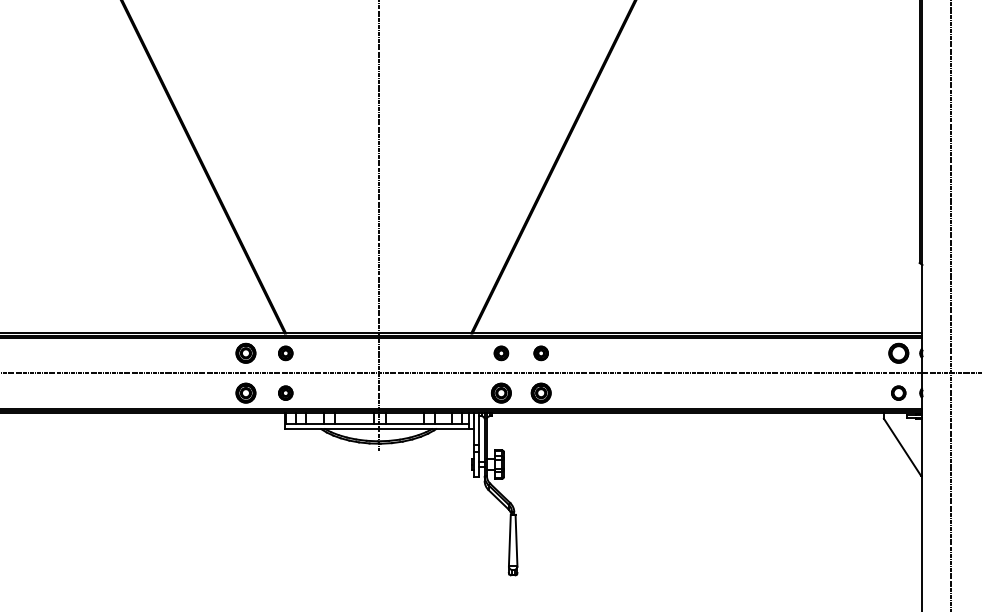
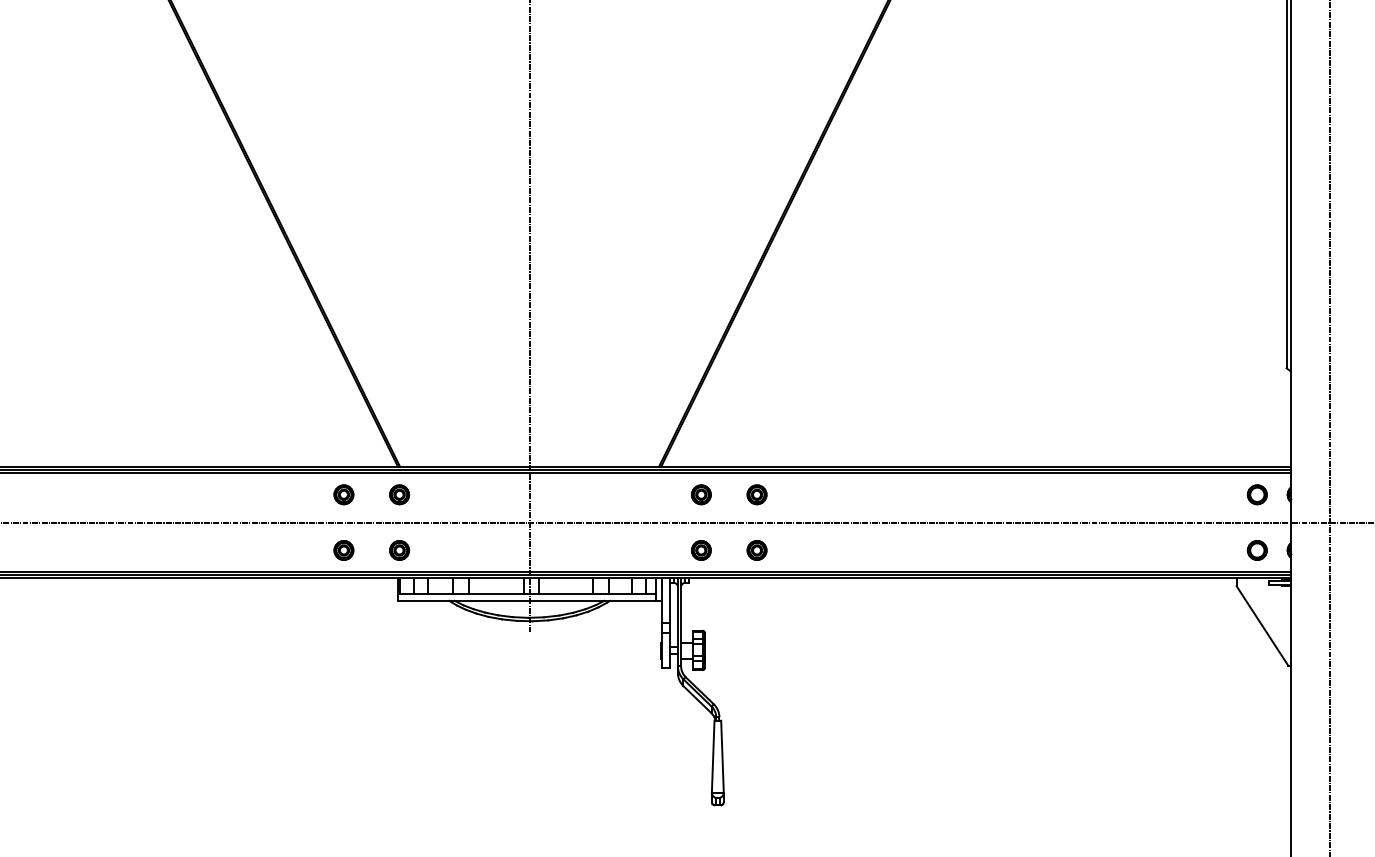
part: (245, 353) -> (343, 494), size x0.71
part: (898, 353) -> (1256, 494), size x0.71
part: (245, 393) -> (343, 550), size x0.71
part: (501, 393) -> (701, 550), size x0.71
part: (540, 393) -> (756, 550), size x0.71

